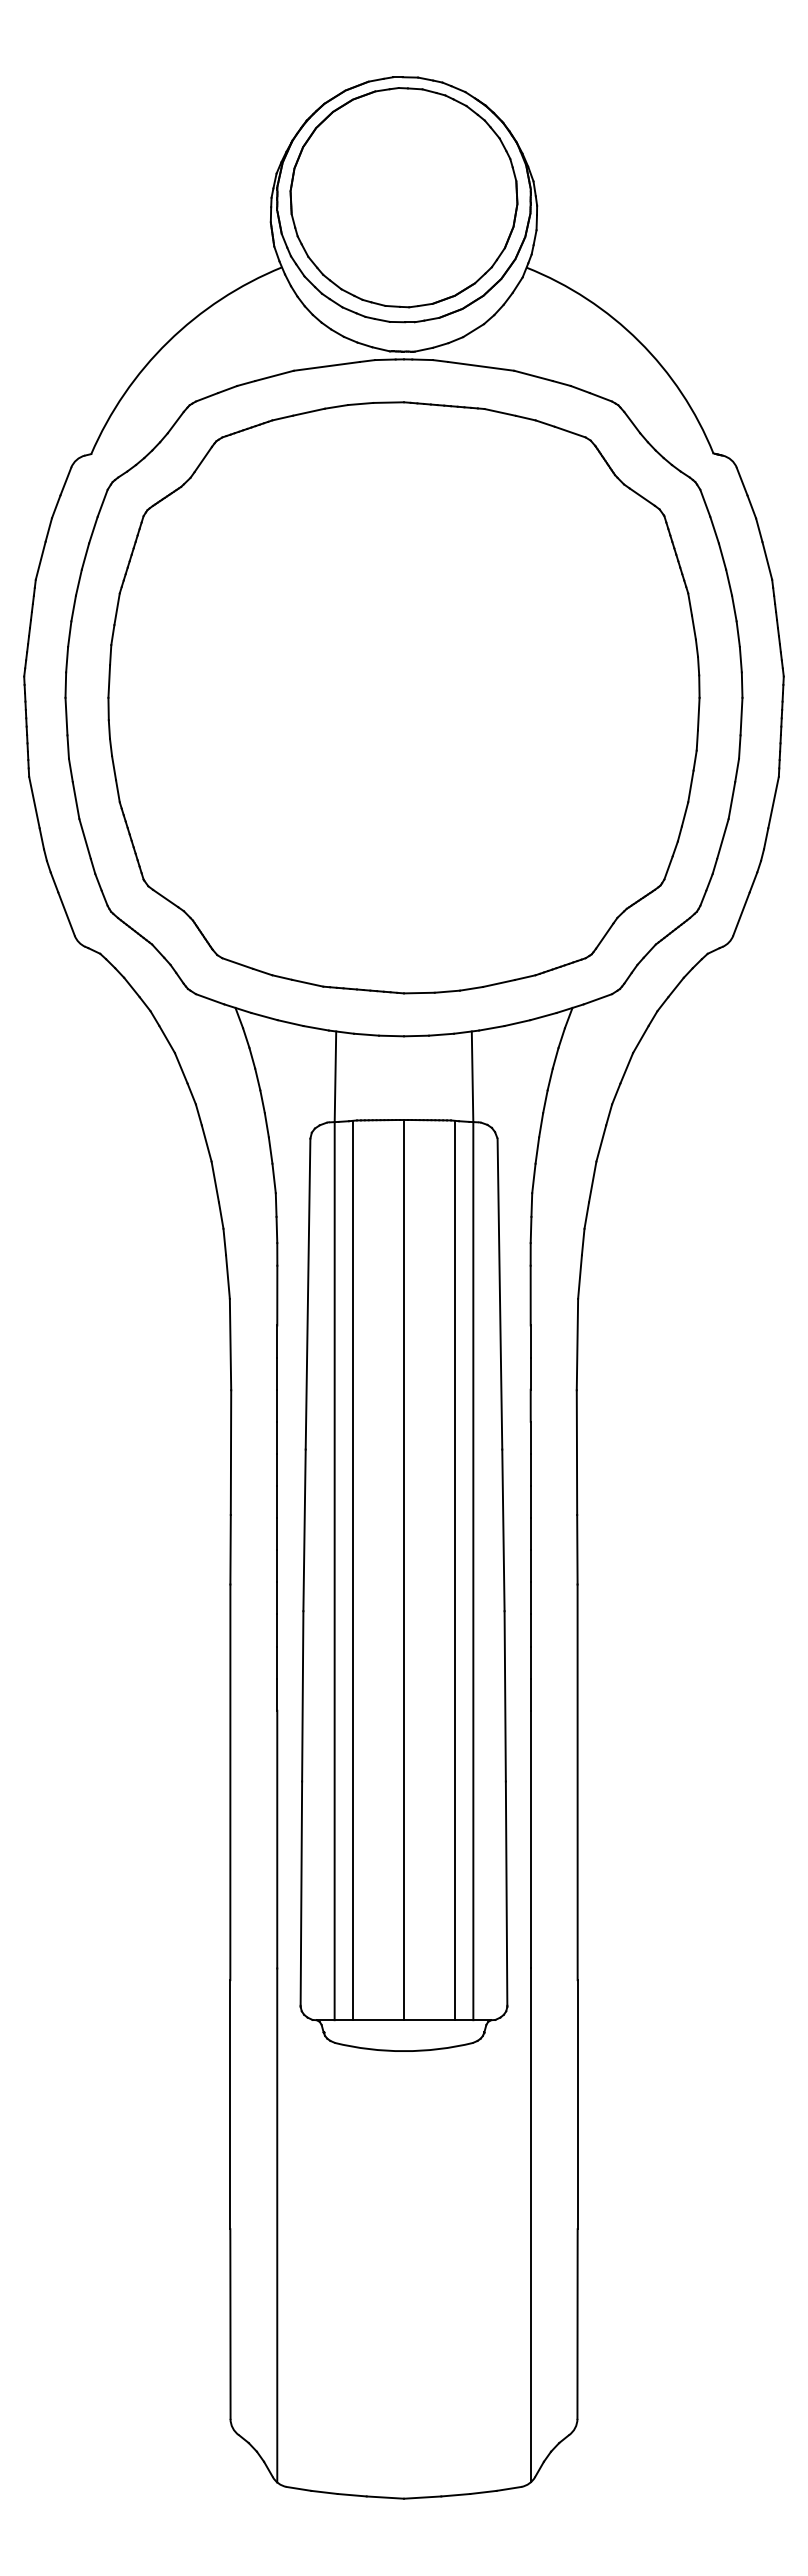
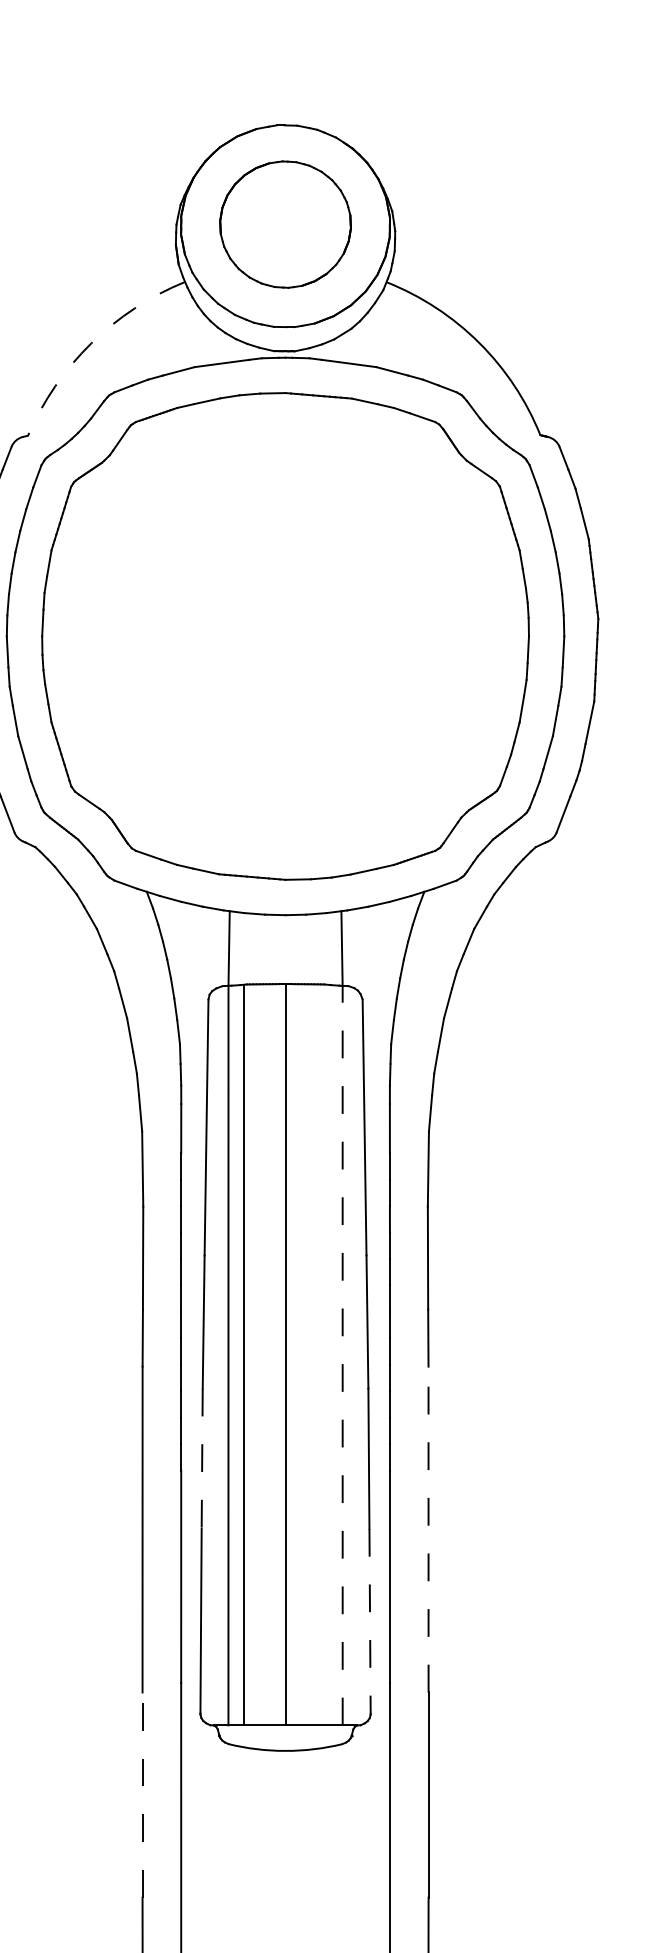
part: (403, 197) -> (285, 224), size x0.7
arc: (168, 341) -> (91, 343), solid -> dashed
line: (454, 1570) -> (327, 1355), removed
line: (473, 1570) -> (342, 1355), solid -> dashed
line: (302, 1696) -> (201, 1458), solid -> dashed
line: (577, 1782) -> (428, 1529), solid -> dashed
line: (506, 1894) -> (369, 1621), solid -> dashed
line: (230, 2104) -> (142, 1794), solid -> dashed

